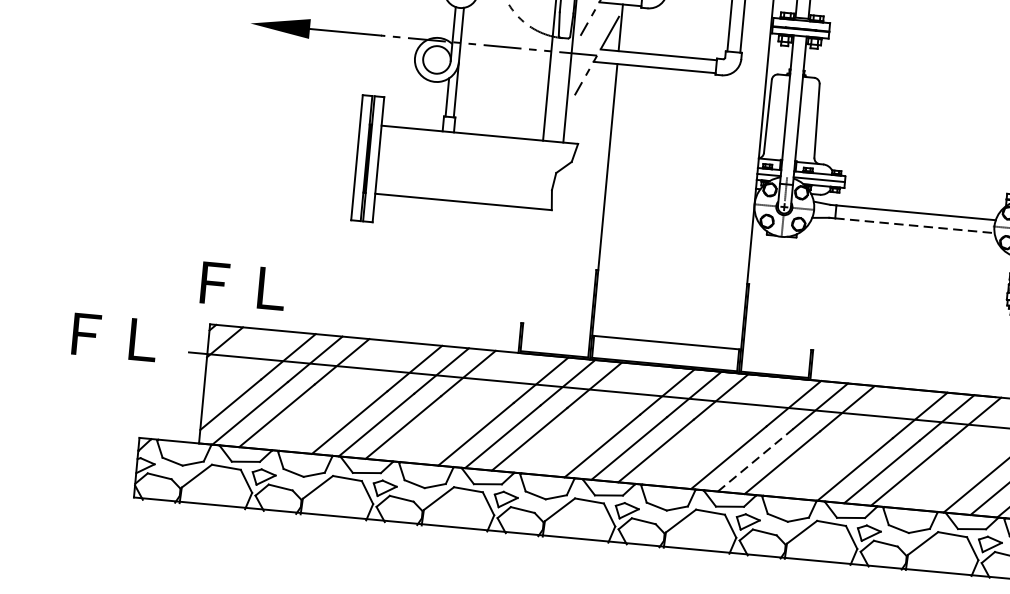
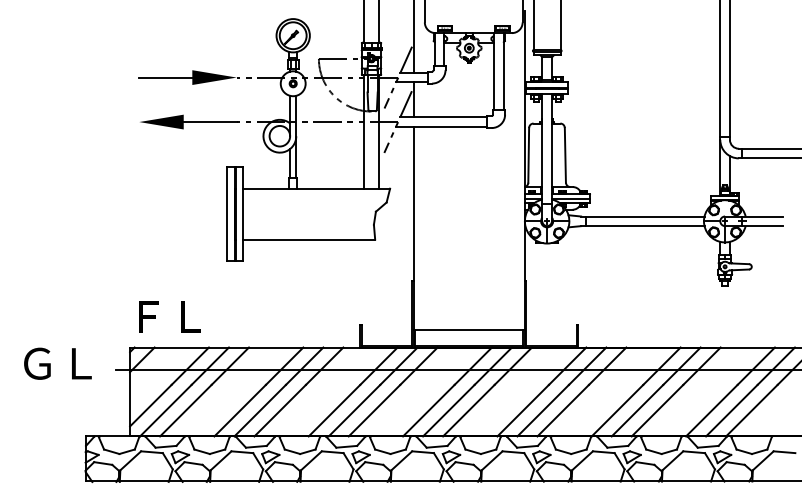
line: (915, 226) -> (645, 226), dashed -> solid
text: (242, 285) -> (169, 316), moved
text: (110, 336) -> (57, 363), ＦＬ -> ＧＬ
line: (756, 460) -> (543, 410), dashed -> solid

